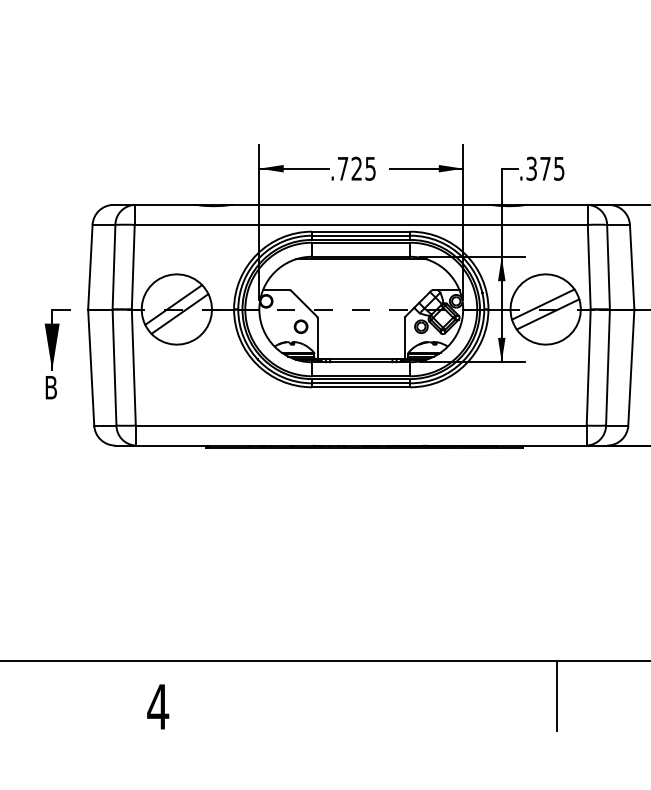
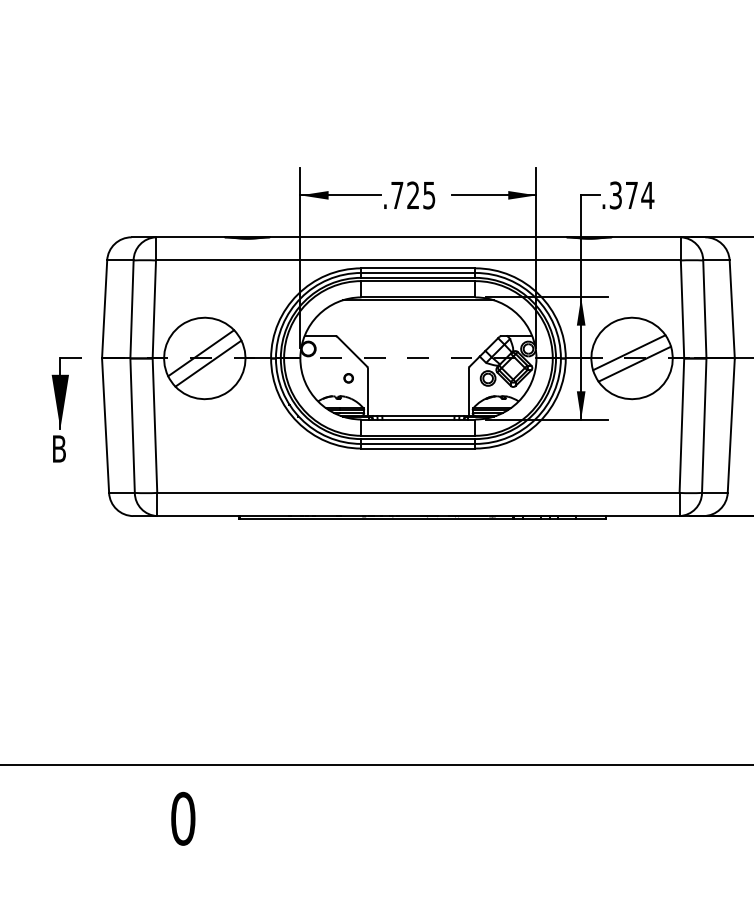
text: (558, 168) -> (646, 195), .375 -> .374
part: (300, 326) -> (348, 378), size x0.6
line: (557, 695) -> (645, 805), removed
text: (158, 706) -> (183, 818), 4 -> 0

